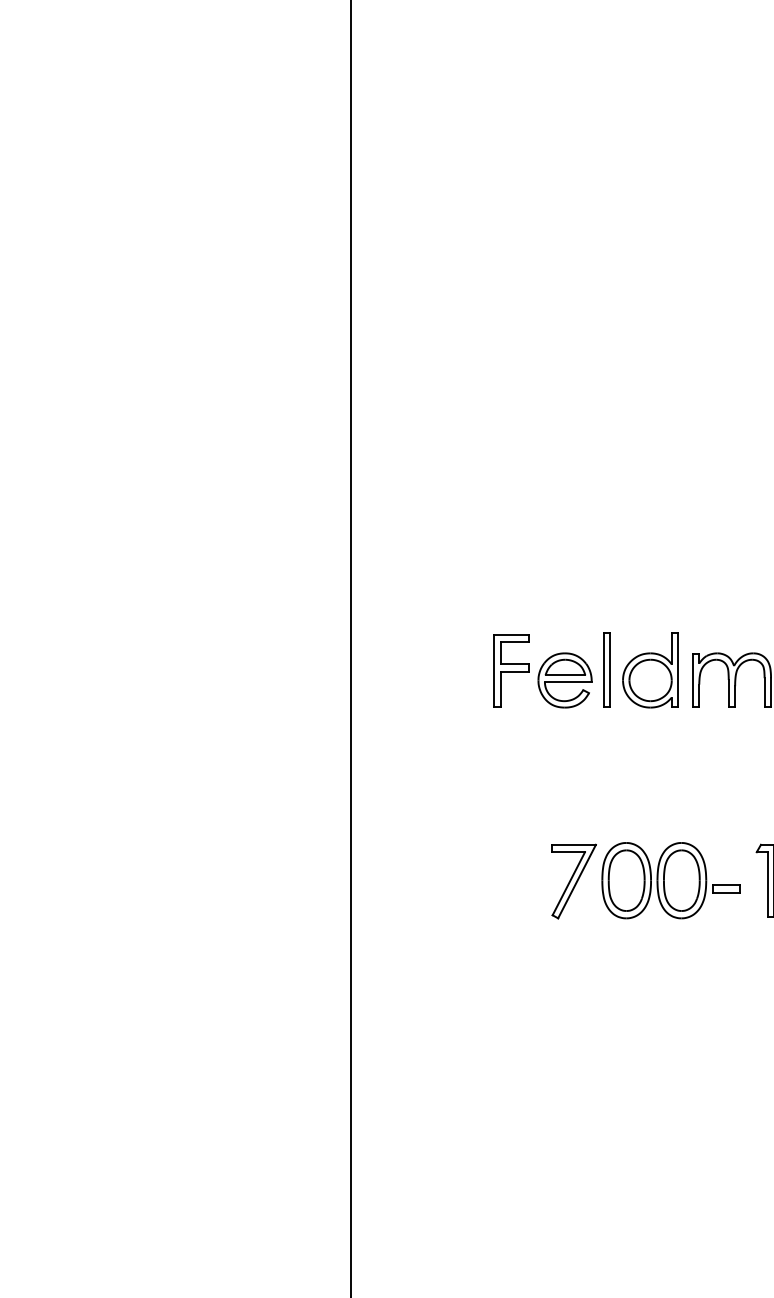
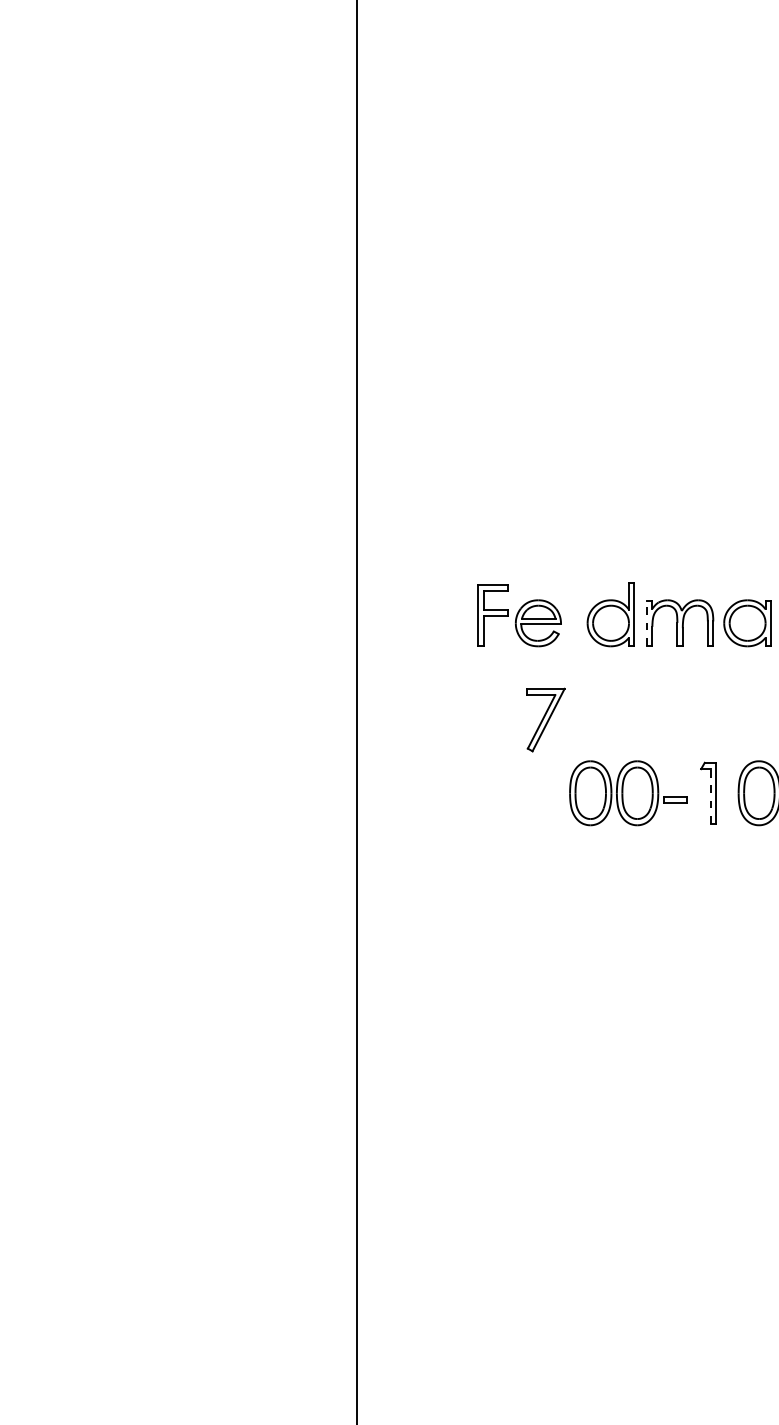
part: (606, 670) -> (573, 614), removed
line: (692, 679) -> (646, 622), solid -> dashed
part: (573, 880) -> (545, 719), moved
line: (767, 883) -> (710, 795), solid -> dashed

